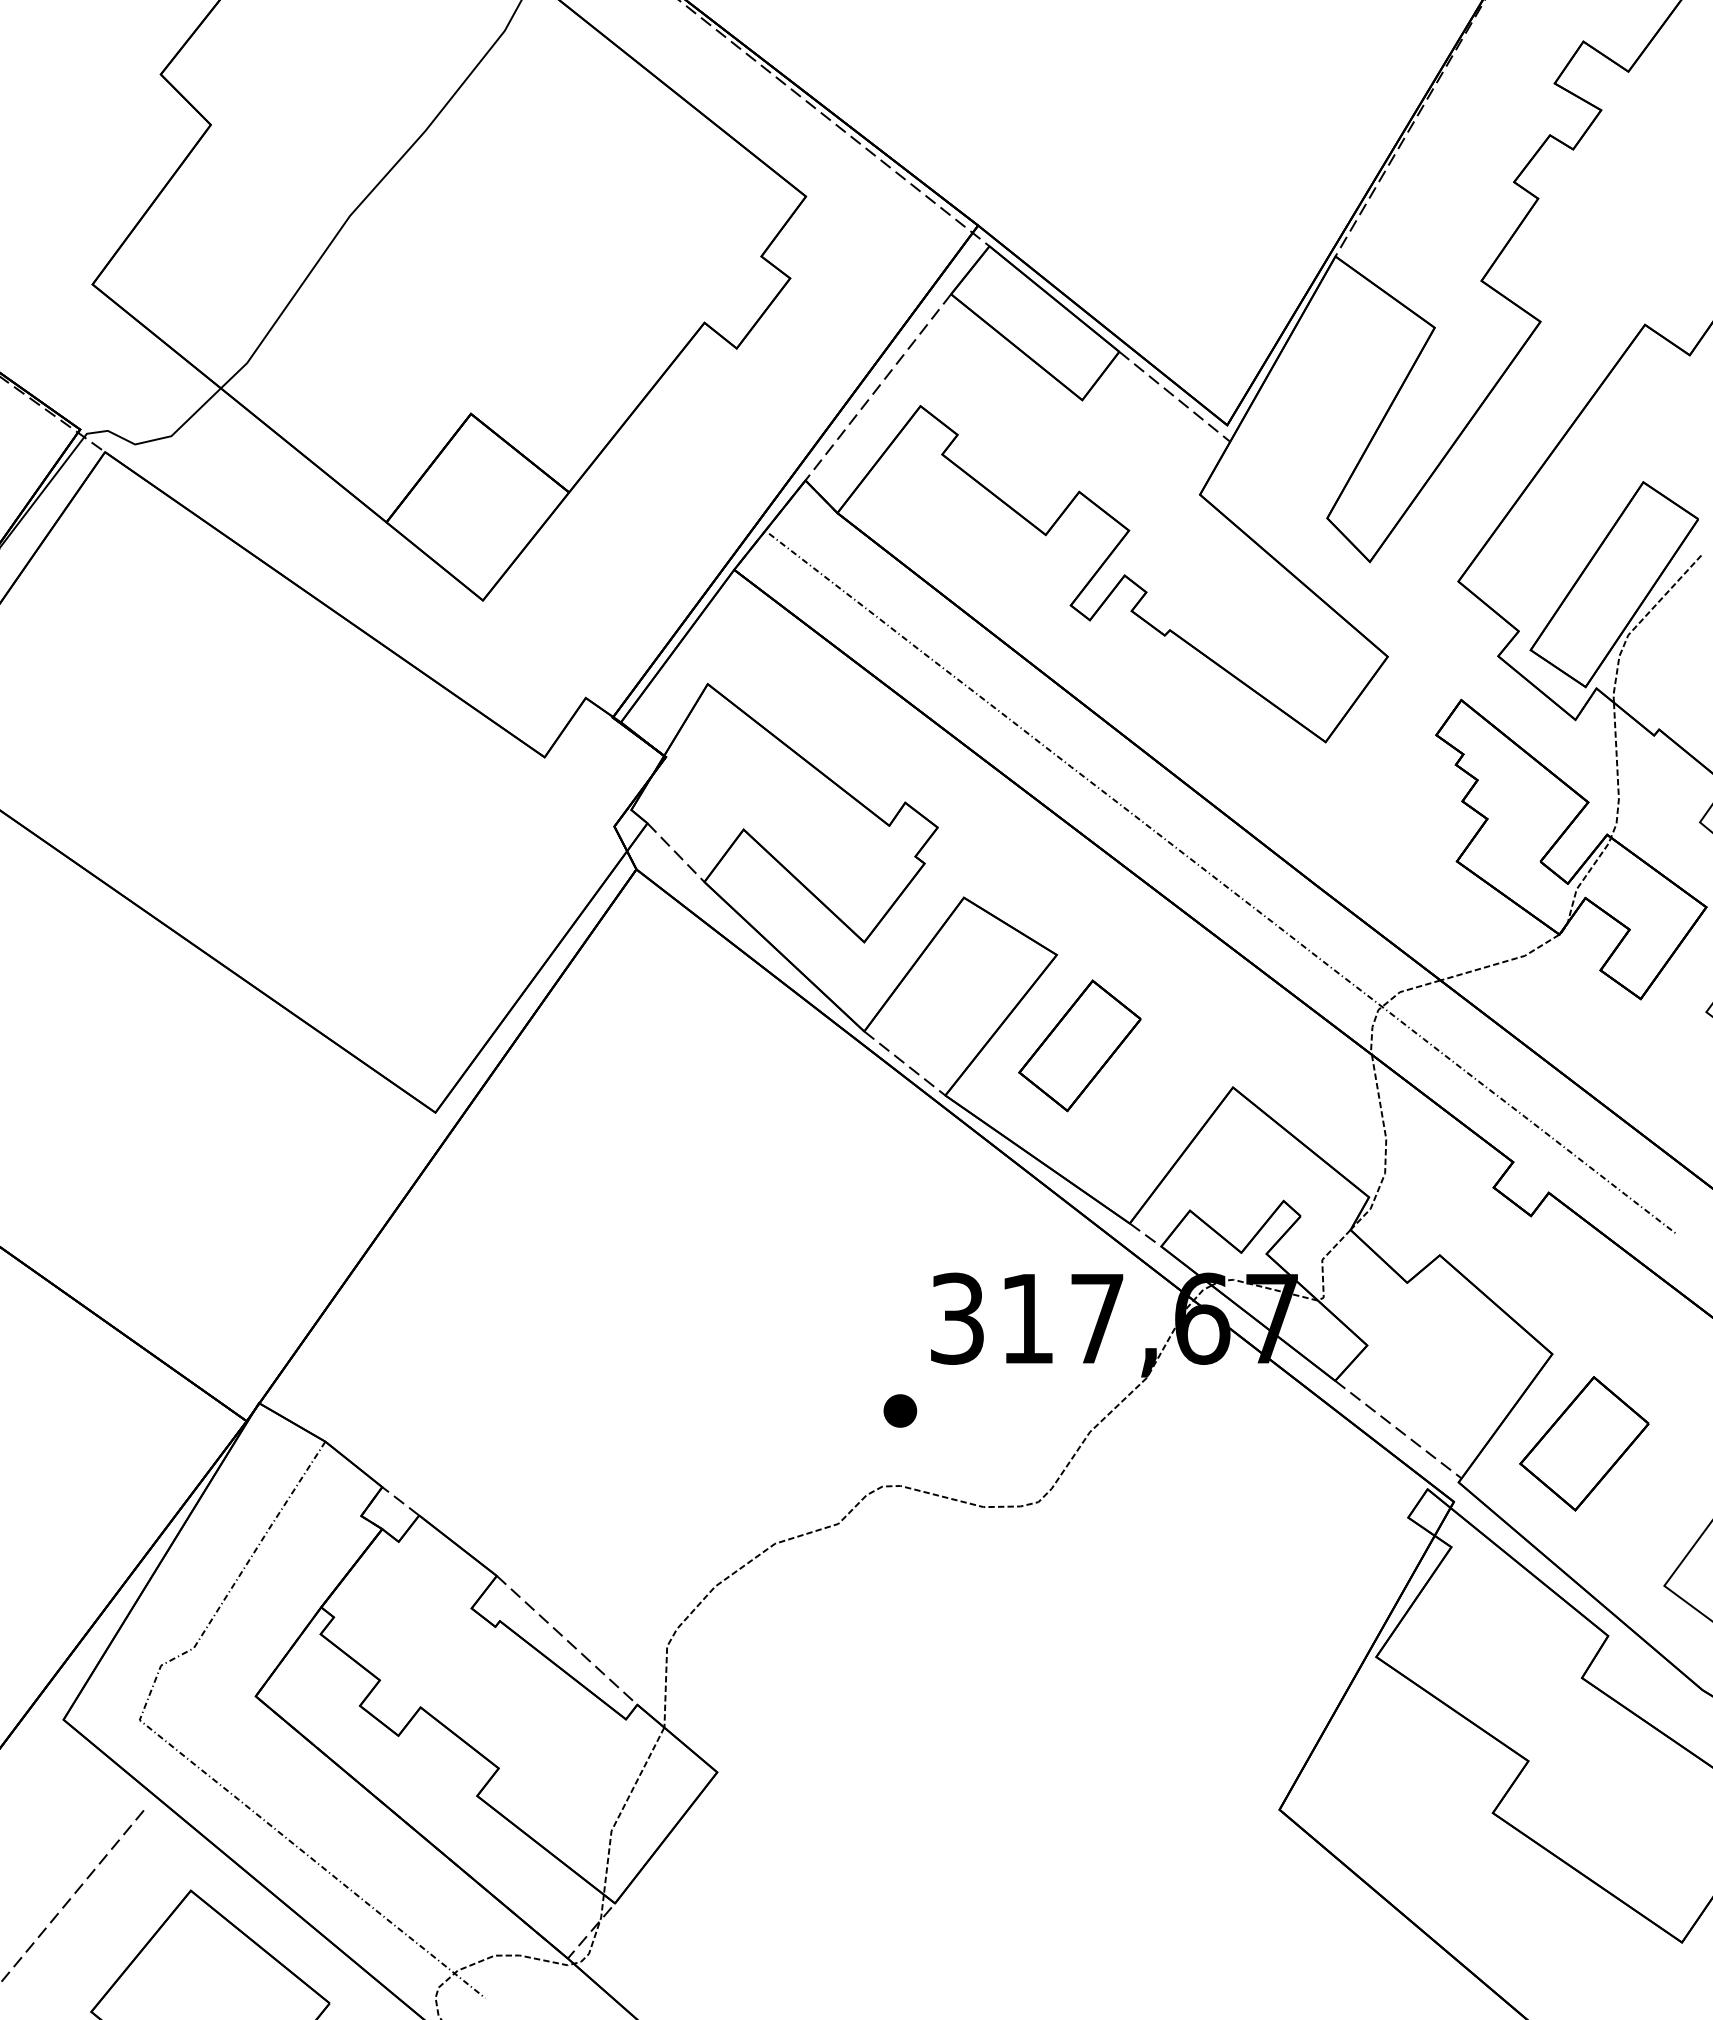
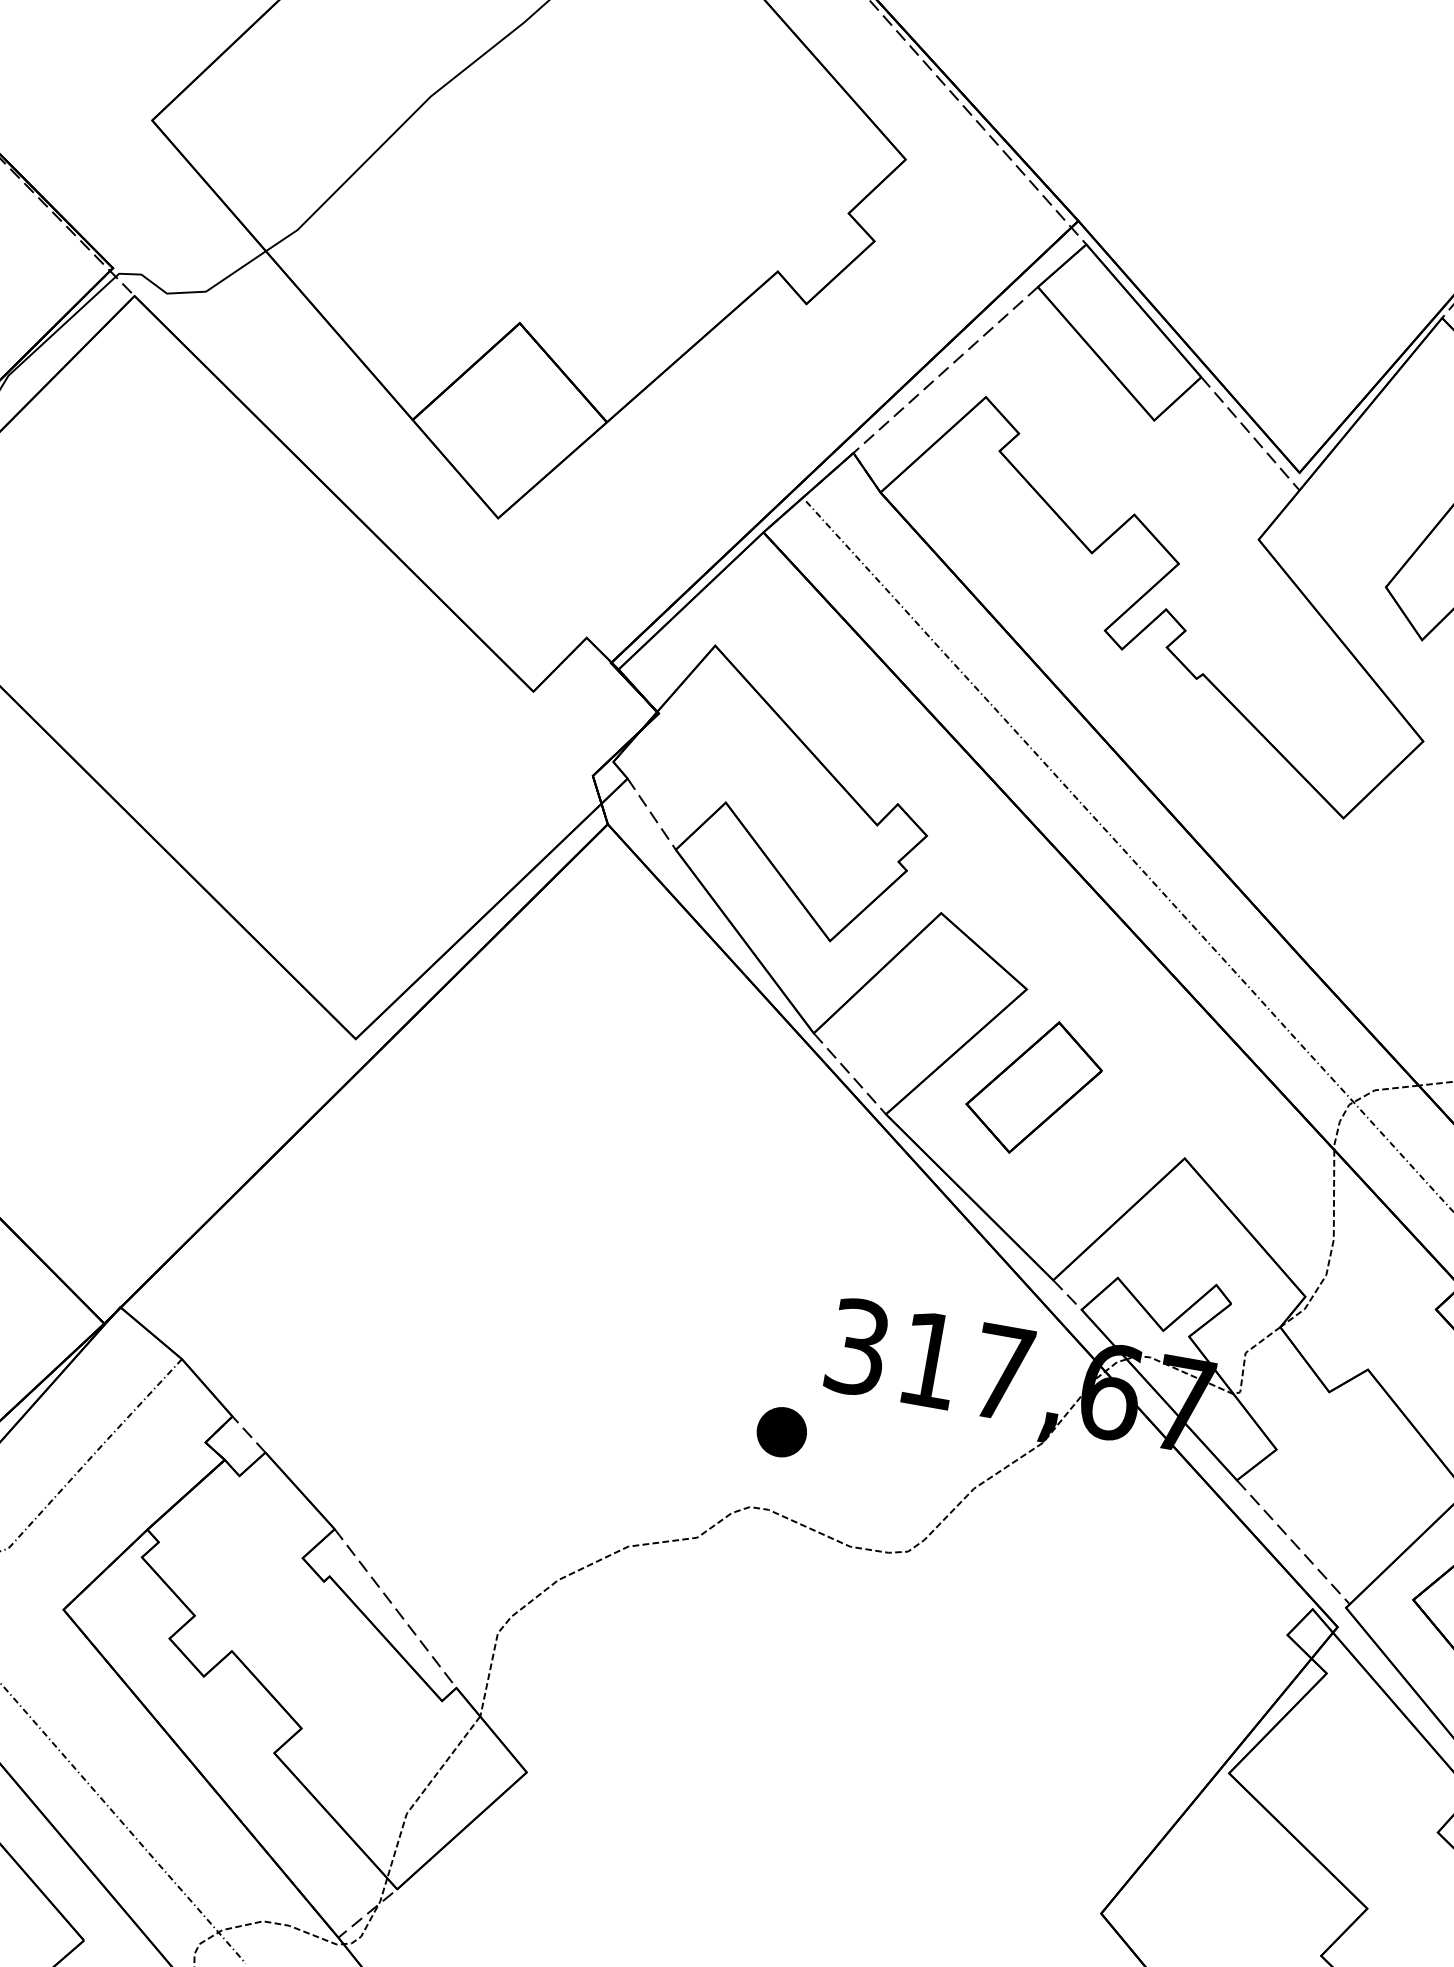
part: (900, 1410) -> (782, 1431), size x1.43

